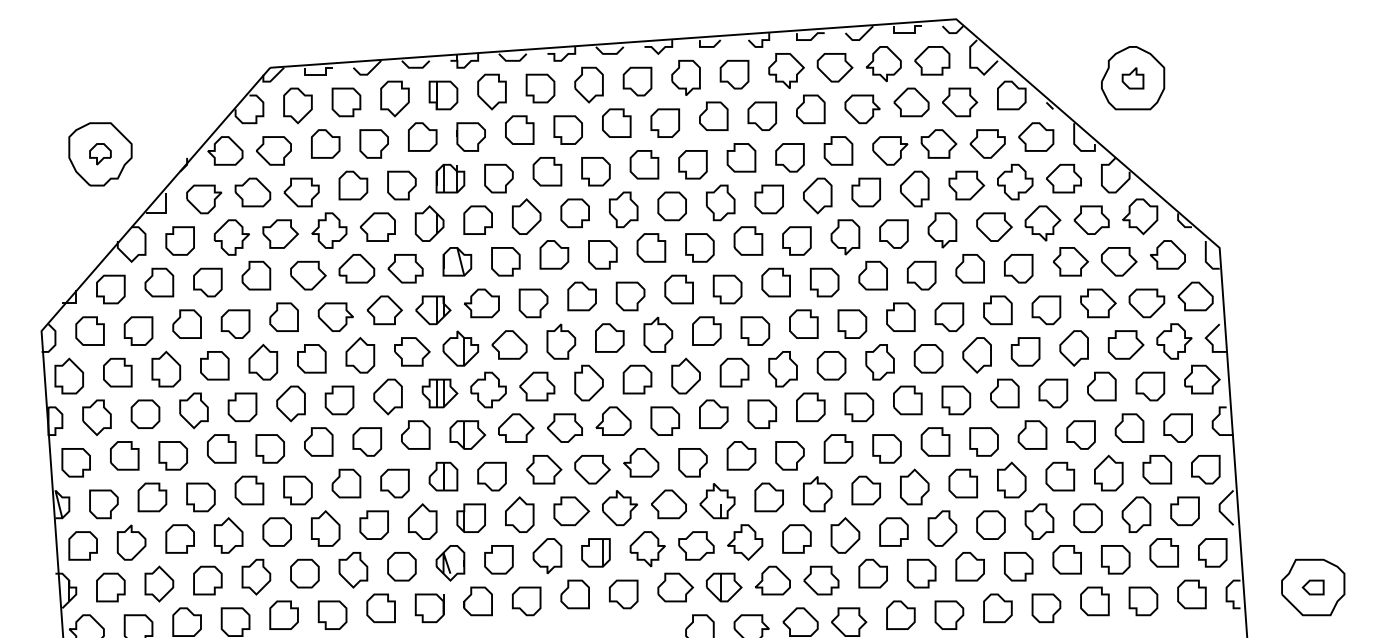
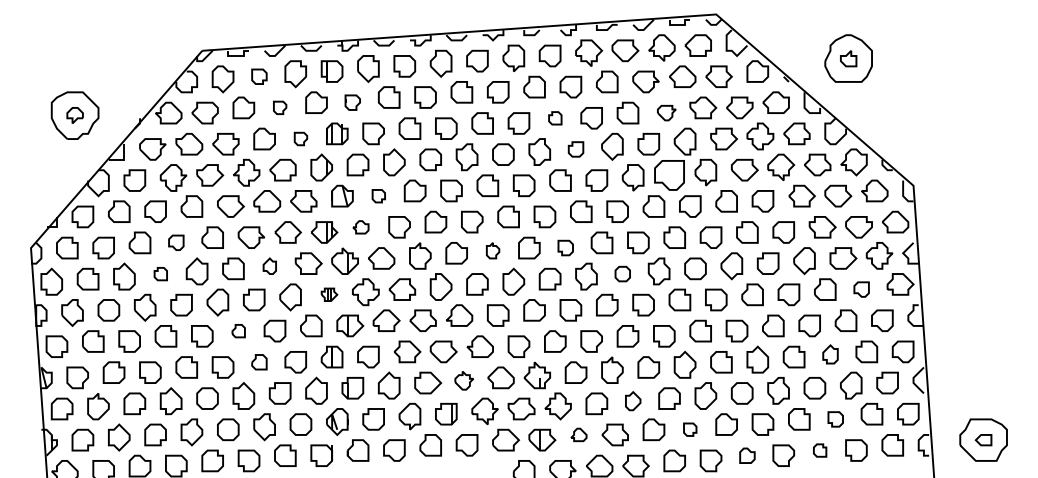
part: (346, 102) -> (259, 76), size x0.7
part: (470, 136) -> (352, 102), size x0.7
part: (373, 143) -> (279, 107), size x0.6
part: (890, 150) -> (666, 112), size x0.7
part: (741, 157) -> (555, 118), size x0.6
part: (401, 185) -> (300, 138), size x0.6
part: (768, 199) -> (575, 149), size x0.7
part: (893, 233) -> (669, 174), size x1.4
part: (505, 261) -> (378, 195), size x0.6
part: (481, 303) -> (360, 227), size x0.6
part: (235, 323) -> (176, 242), size x0.7
part: (755, 330) -> (565, 247), size x0.7
part: (658, 334) -> (493, 250), size x0.6
part: (360, 355) -> (269, 266), size x0.6
part: (214, 365) -> (160, 273), size x0.6
part: (831, 365) -> (622, 273), size x0.7
part: (1150, 386) -> (861, 289), size x0.7
part: (439, 393) -> (329, 294), size x0.6
part: (318, 441) -> (238, 330), size x0.6
part: (1108, 472) -> (830, 353), size x0.7
part: (346, 483) -> (259, 362), size x0.7
part: (619, 508) -> (463, 380), size x0.7
part: (845, 535) -> (633, 401), size x0.7
part: (1115, 559) -> (835, 419), size x0.7
part: (921, 573) -> (690, 429), size x0.6
part: (772, 580) -> (578, 434), size x0.6
part: (1094, 601) -> (819, 450), size x0.6
part: (997, 608) -> (747, 455), size x0.7

